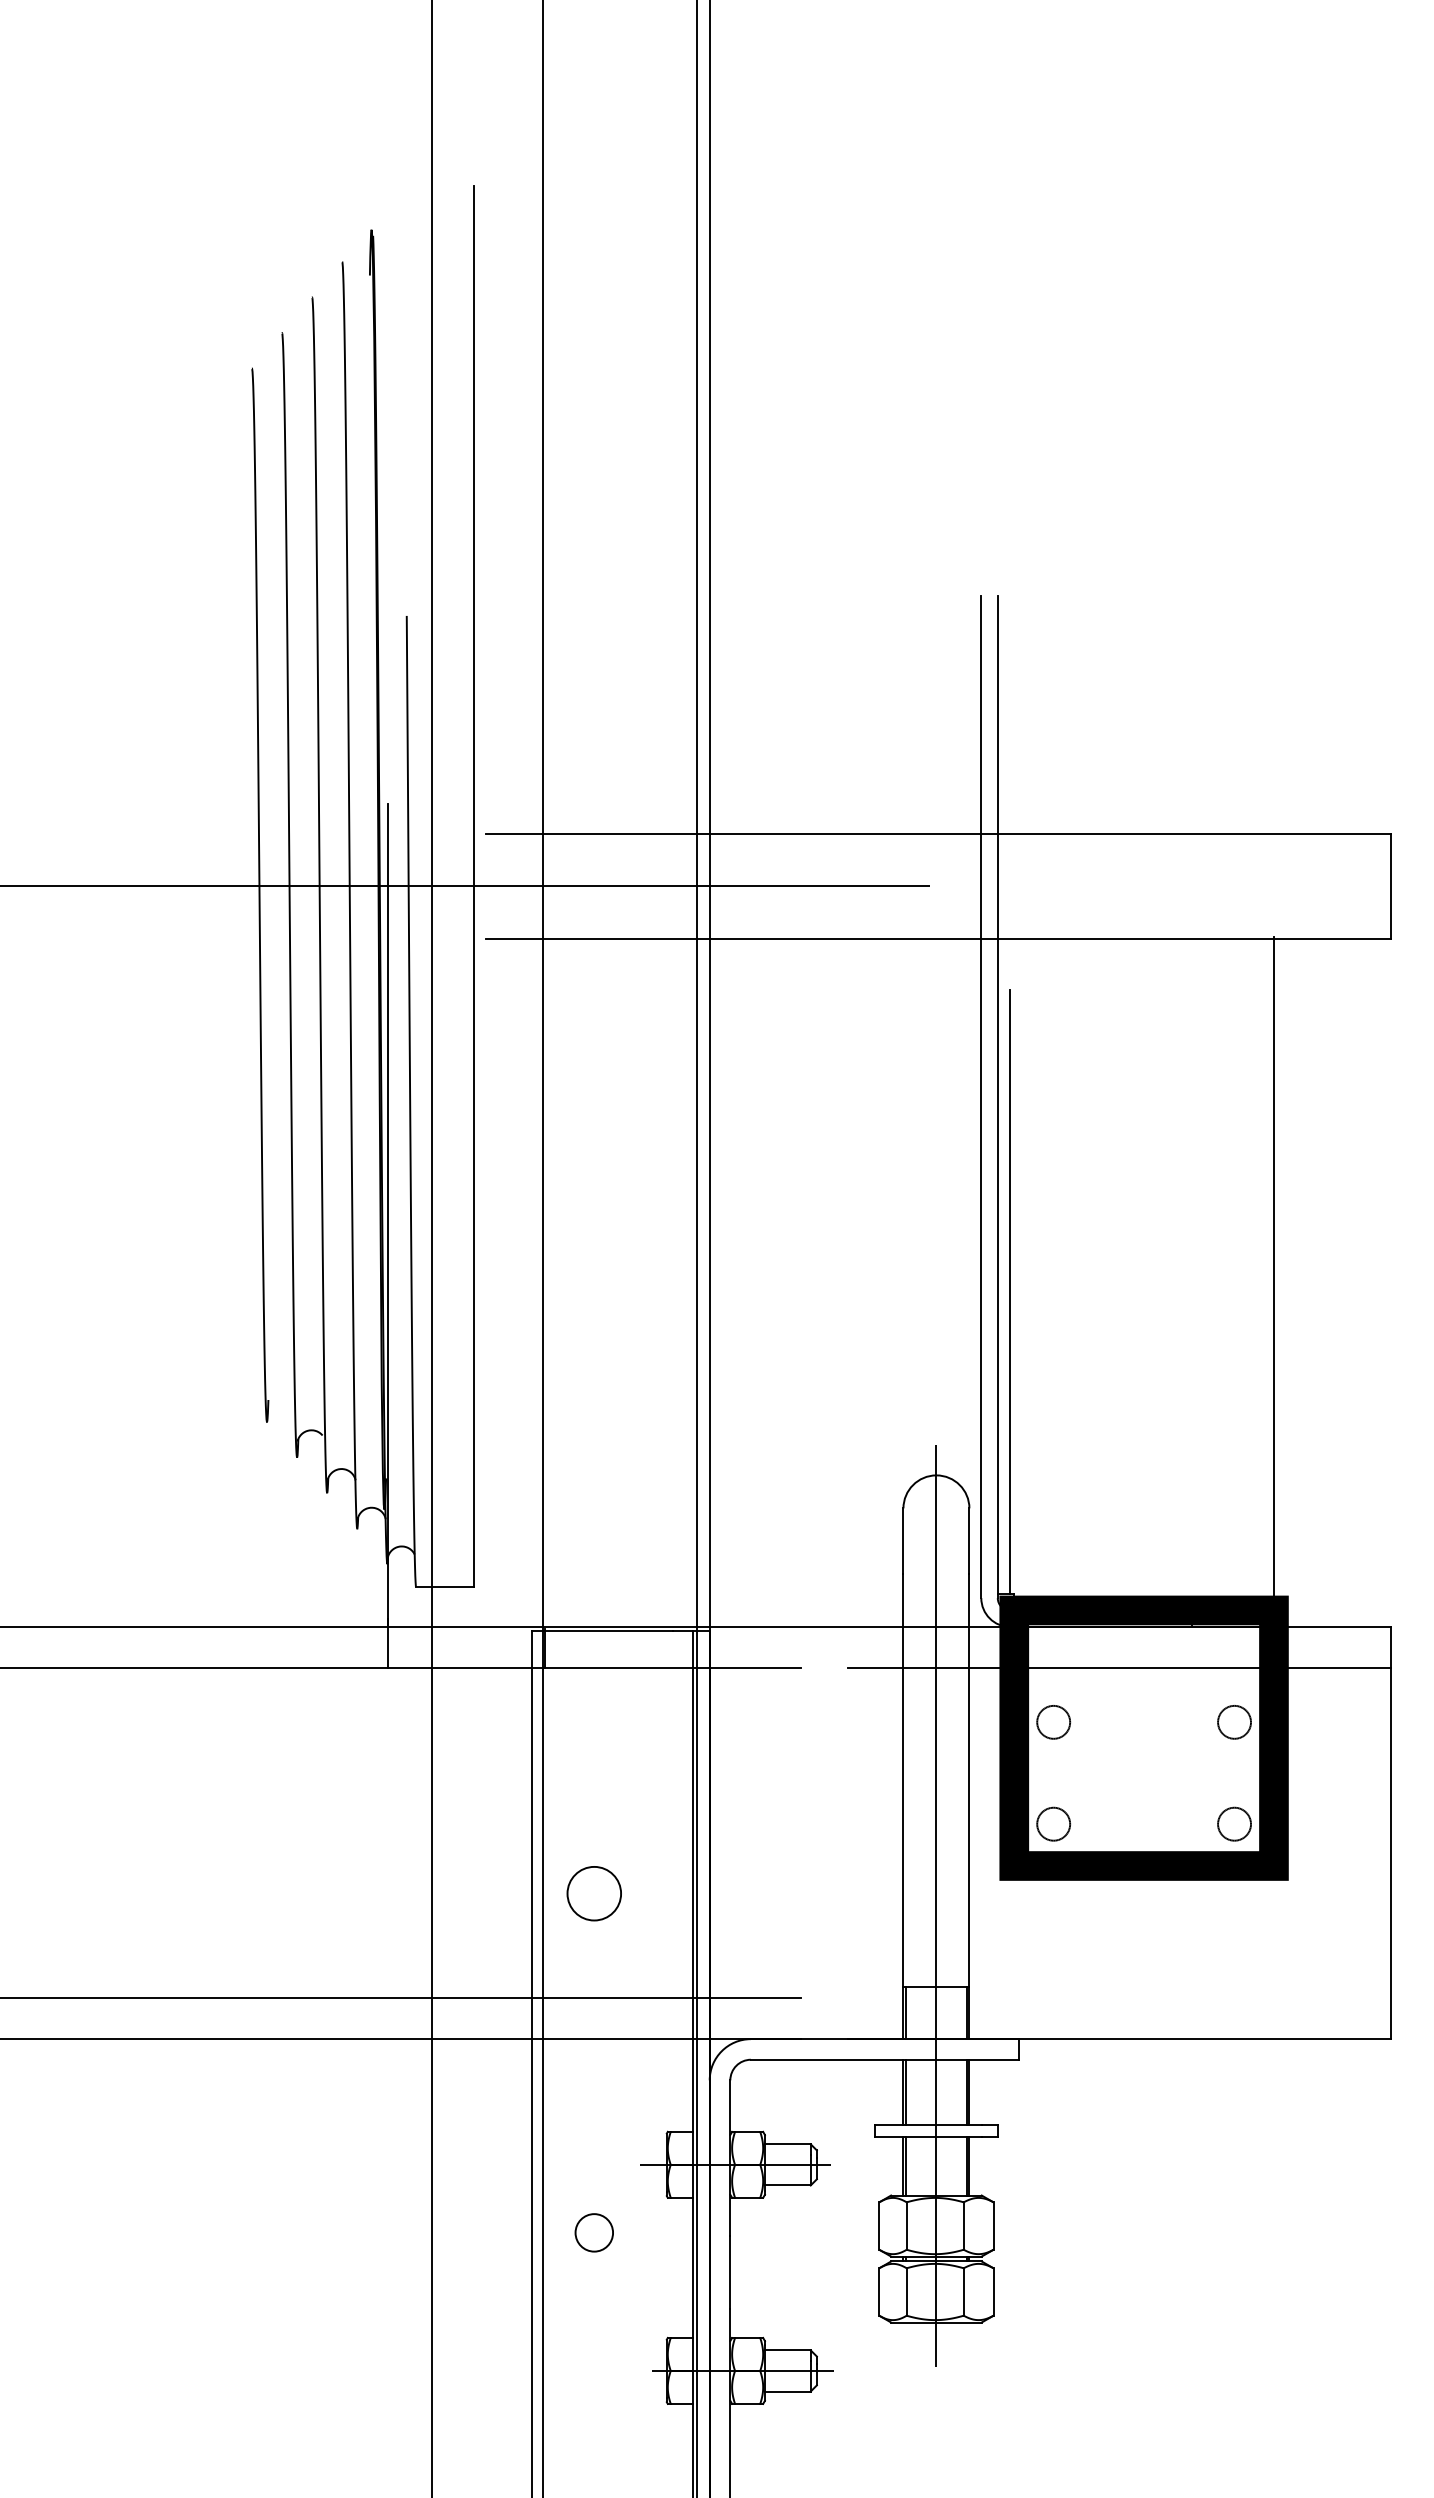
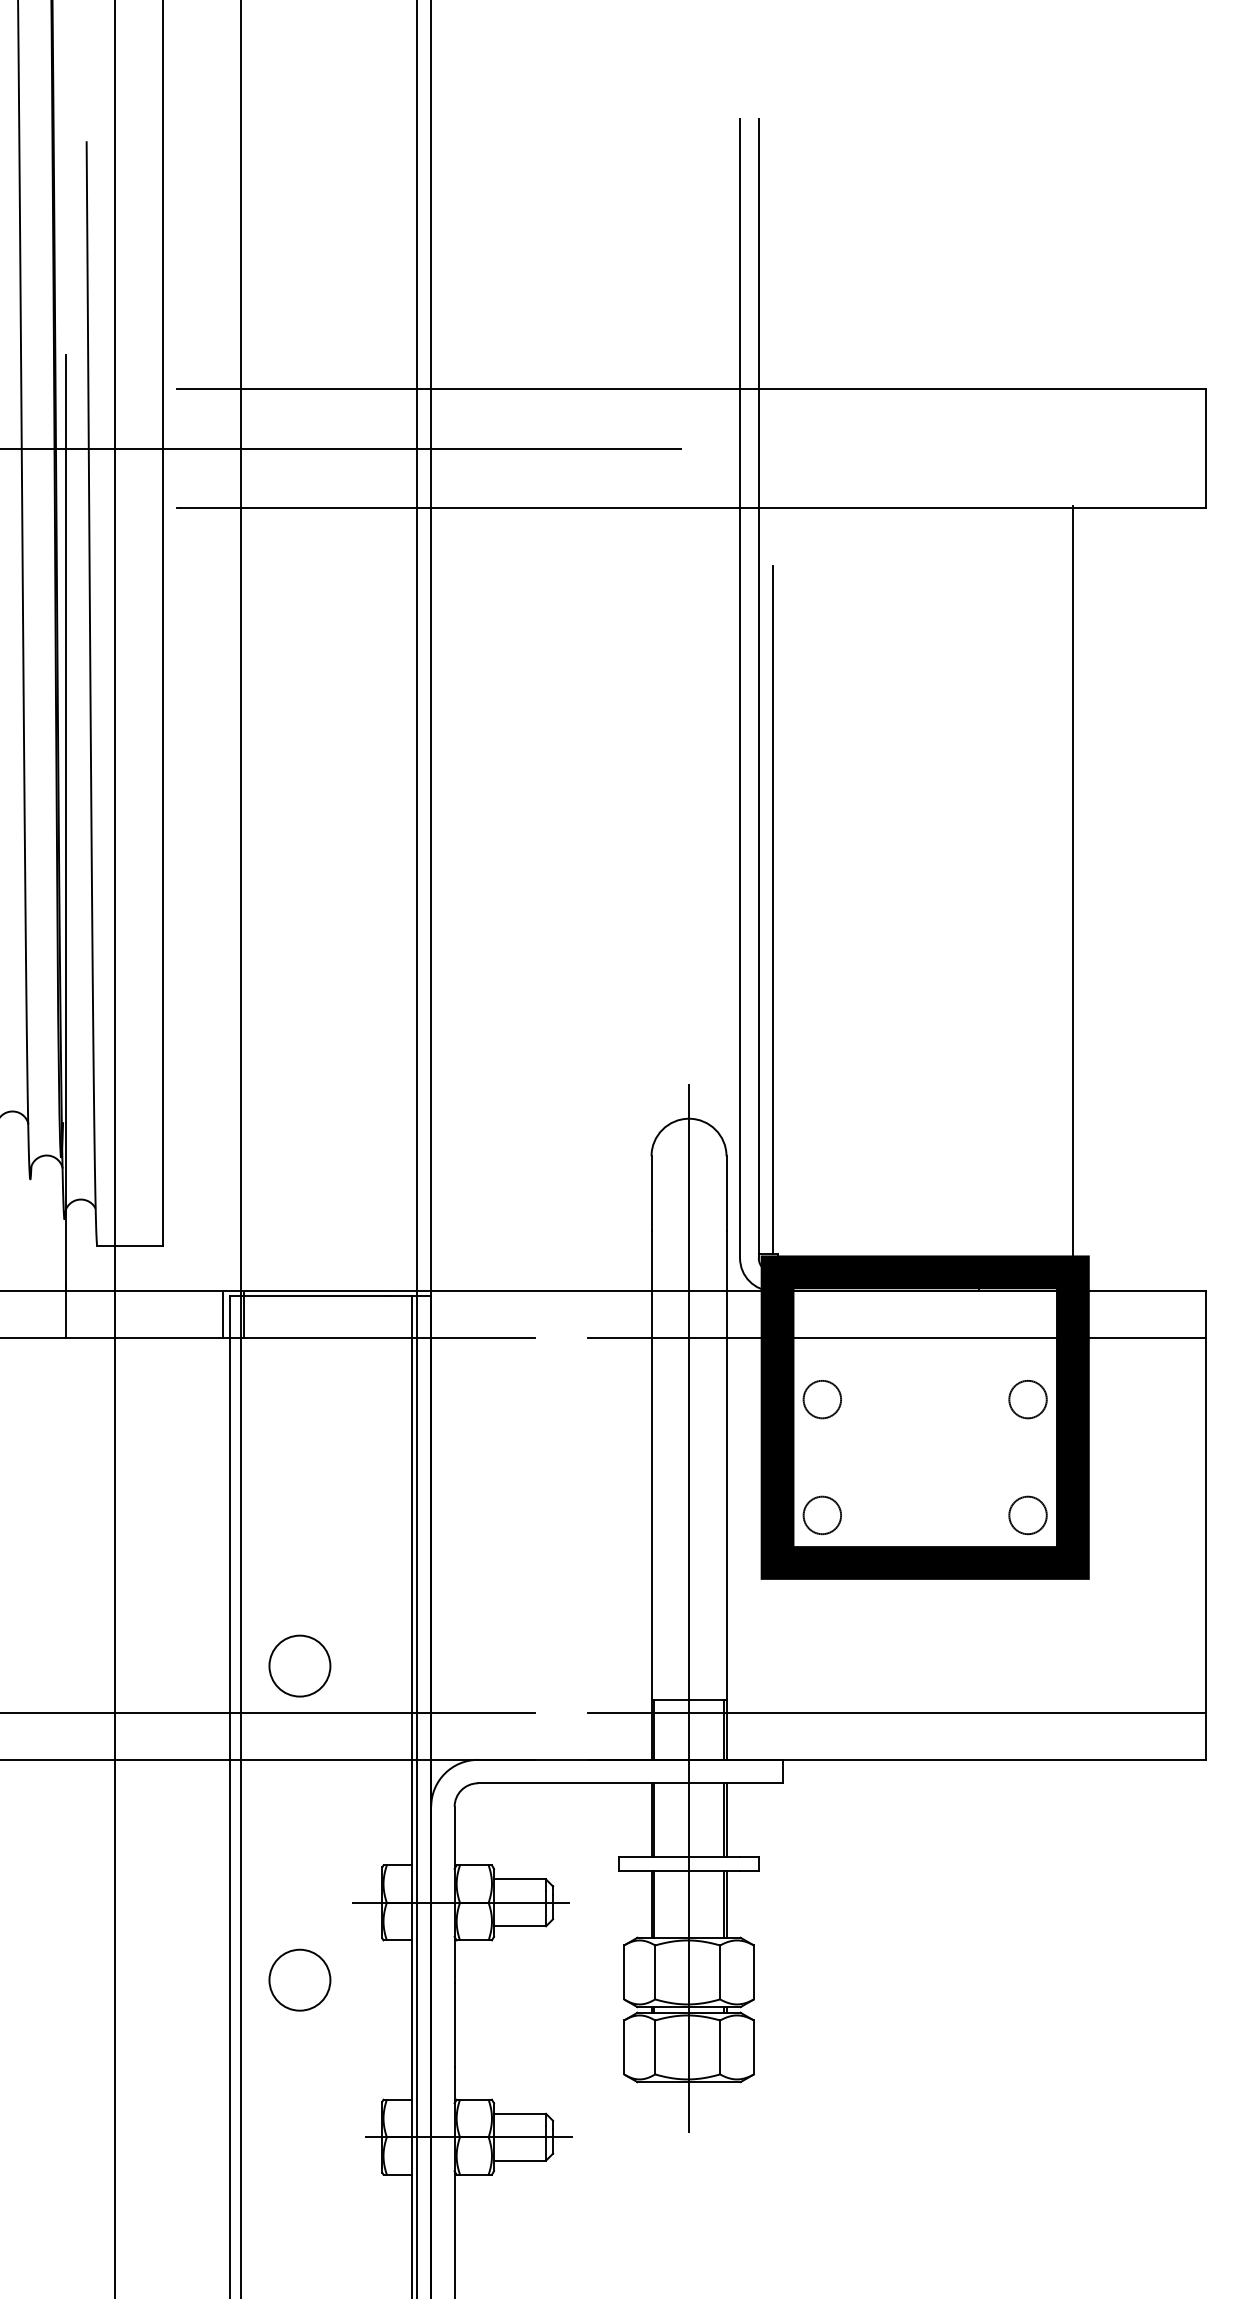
line: (526, 1648) -> (222, 1315), added
circle: (593, 1893) -> (299, 1665), moved
line: (1119, 1997) -> (897, 1712), added
circle: (594, 2232) -> (300, 1979), size x1.43

